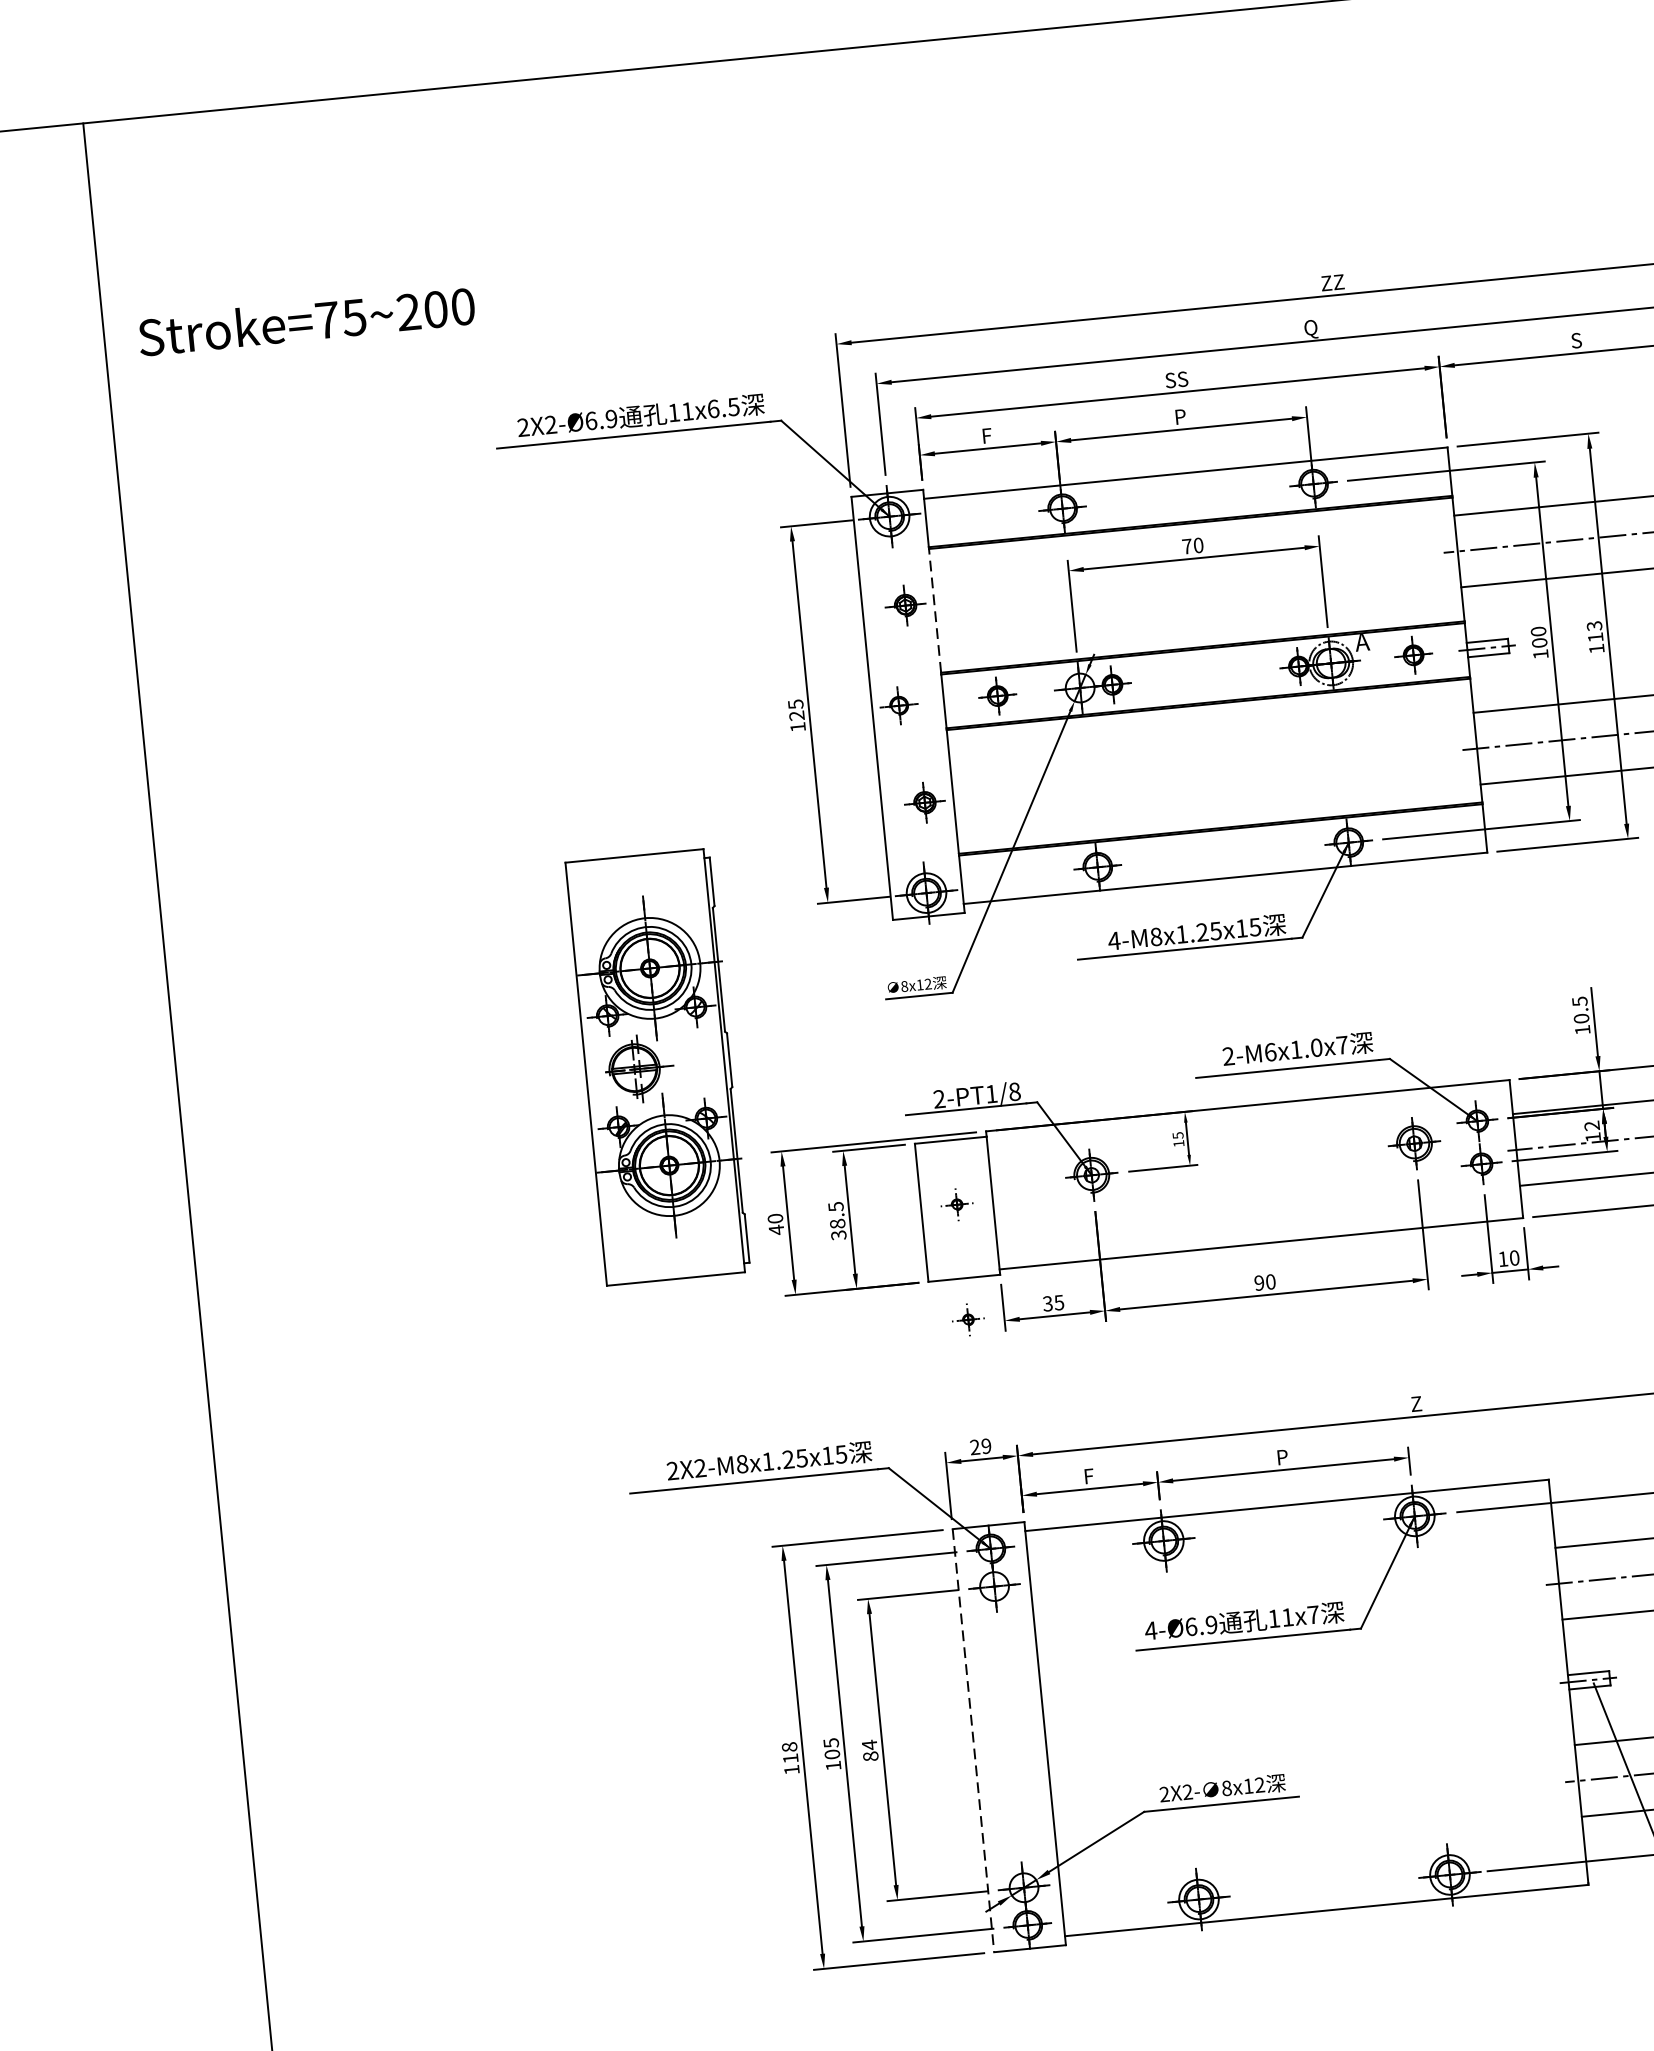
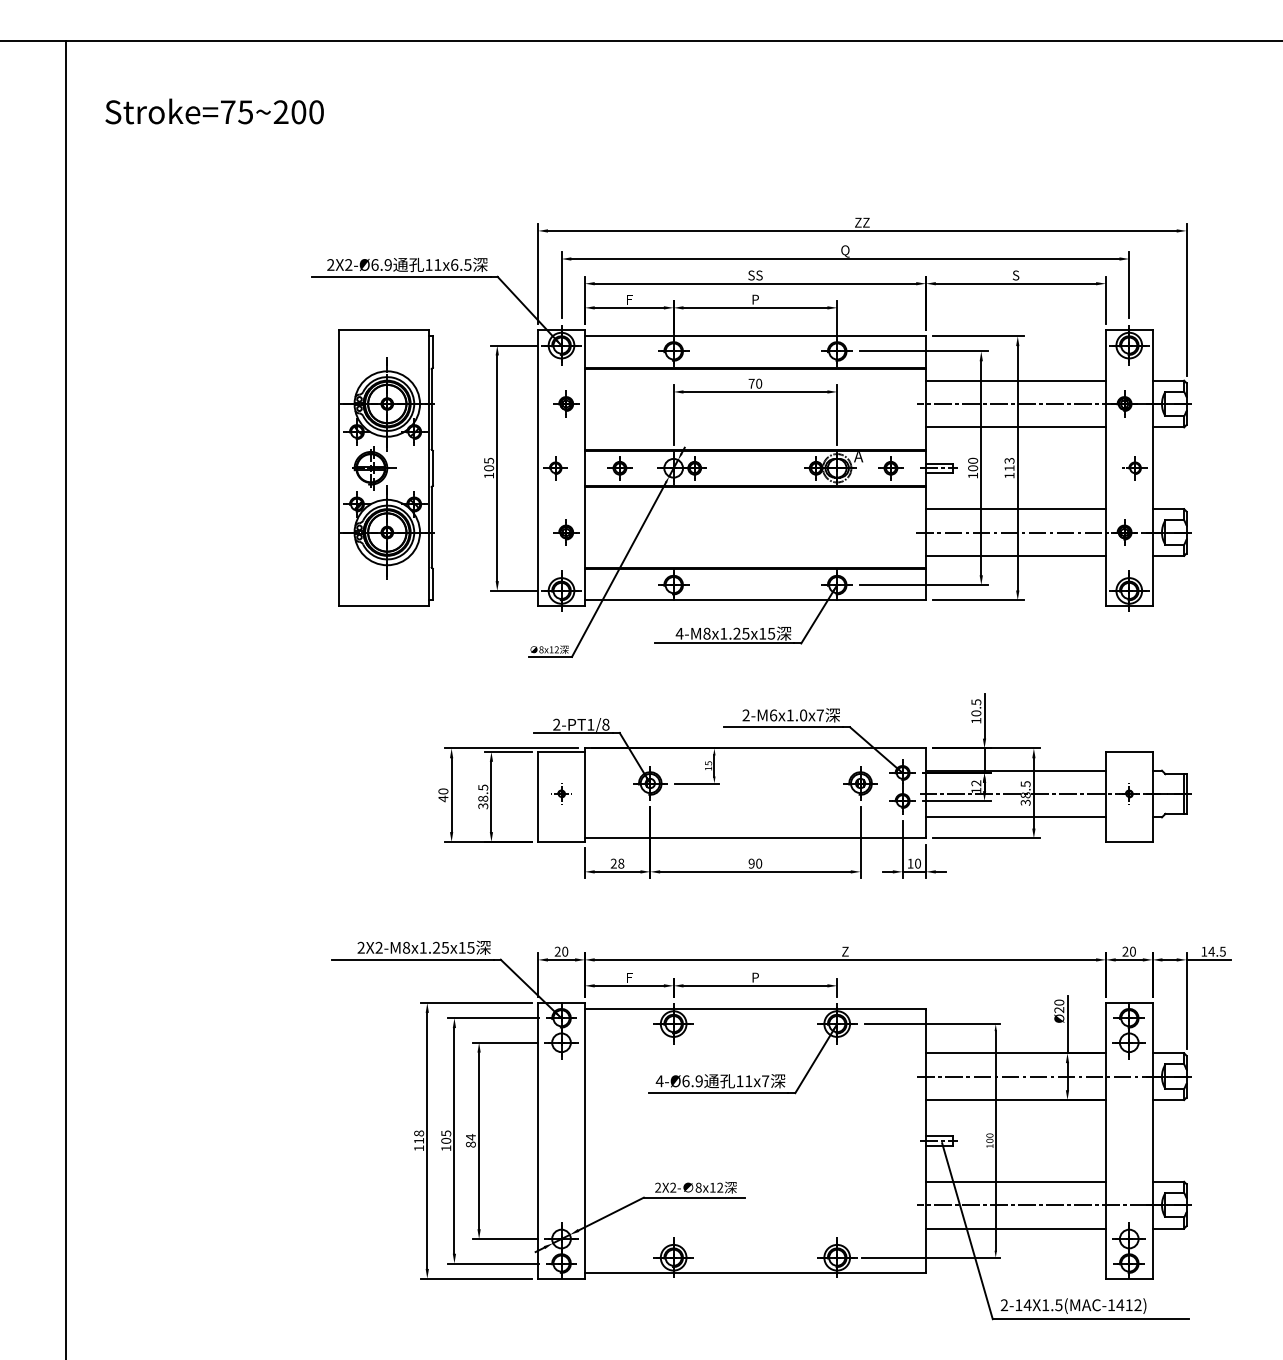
text: (306, 321) -> (214, 111), moved
line: (934, 609) -> (584, 408), dashed -> solid
text: (797, 716) -> (489, 468), 125 -> 105
part: (658, 1065) -> (386, 467), moved
text: (1053, 1302) -> (617, 863), 35 -> 28
part: (968, 1319) -> (561, 868), removed
text: (986, 1445) -> (565, 951), 29 -> 20
line: (973, 1739) -> (538, 1140), dashed -> solid

